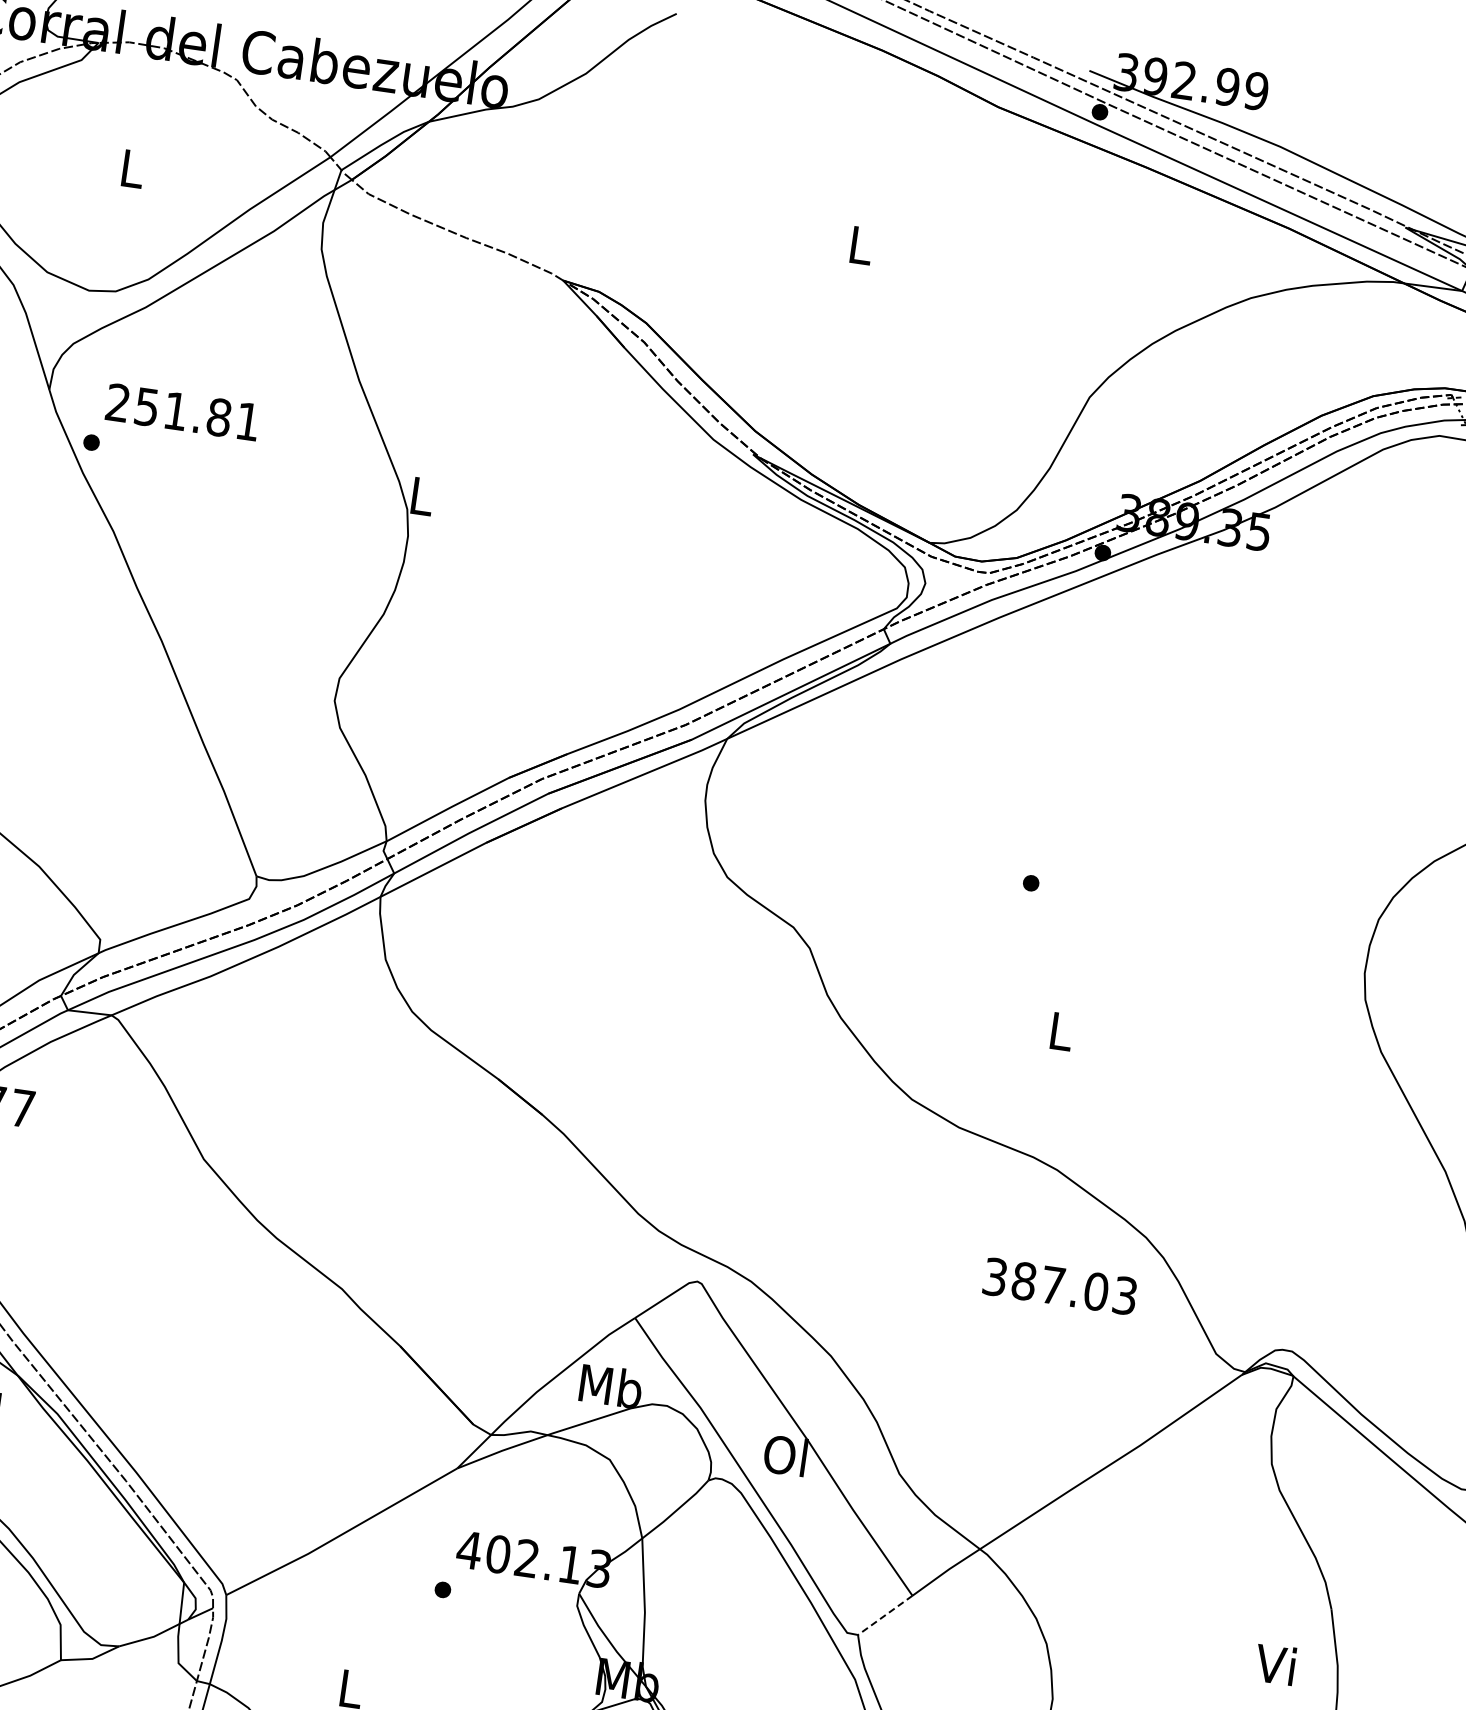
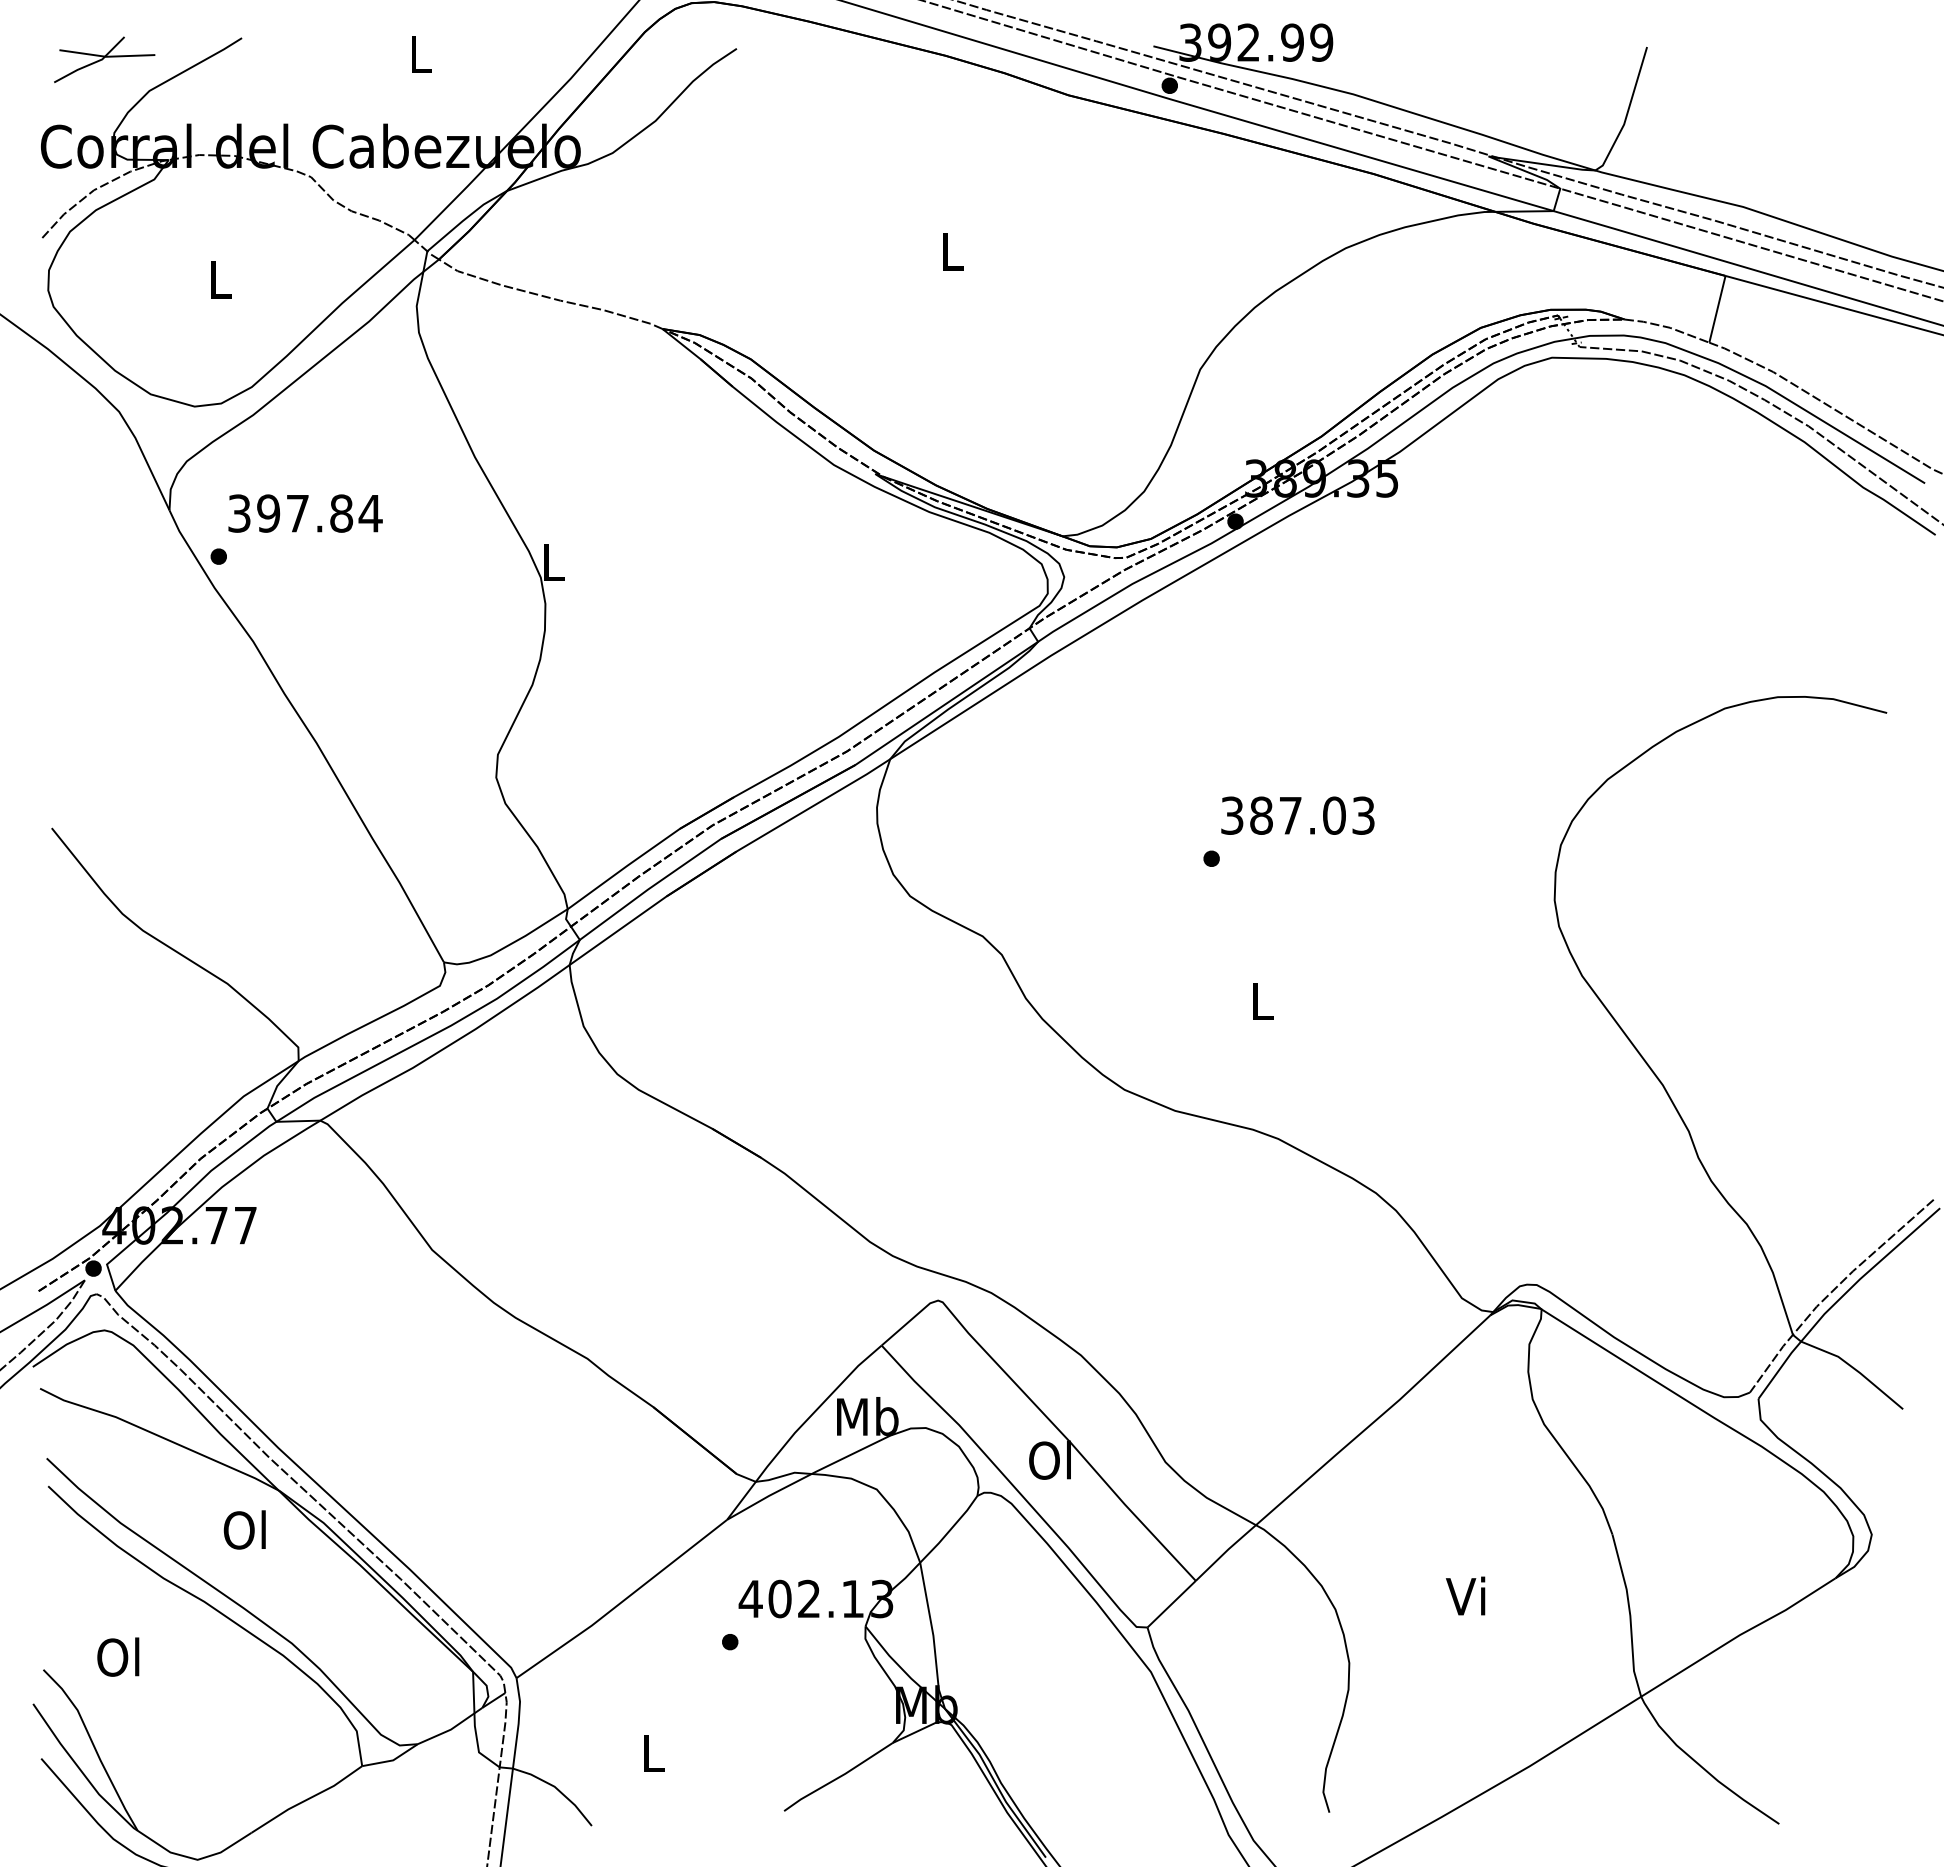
text: (183, 412) -> (305, 513), 251.81 -> 397.84
text: (1059, 1286) -> (1297, 815), moved
line: (885, 1615) -> (1171, 1604), dashed -> solid
text: (1275, 1663) -> (1465, 1595), moved

